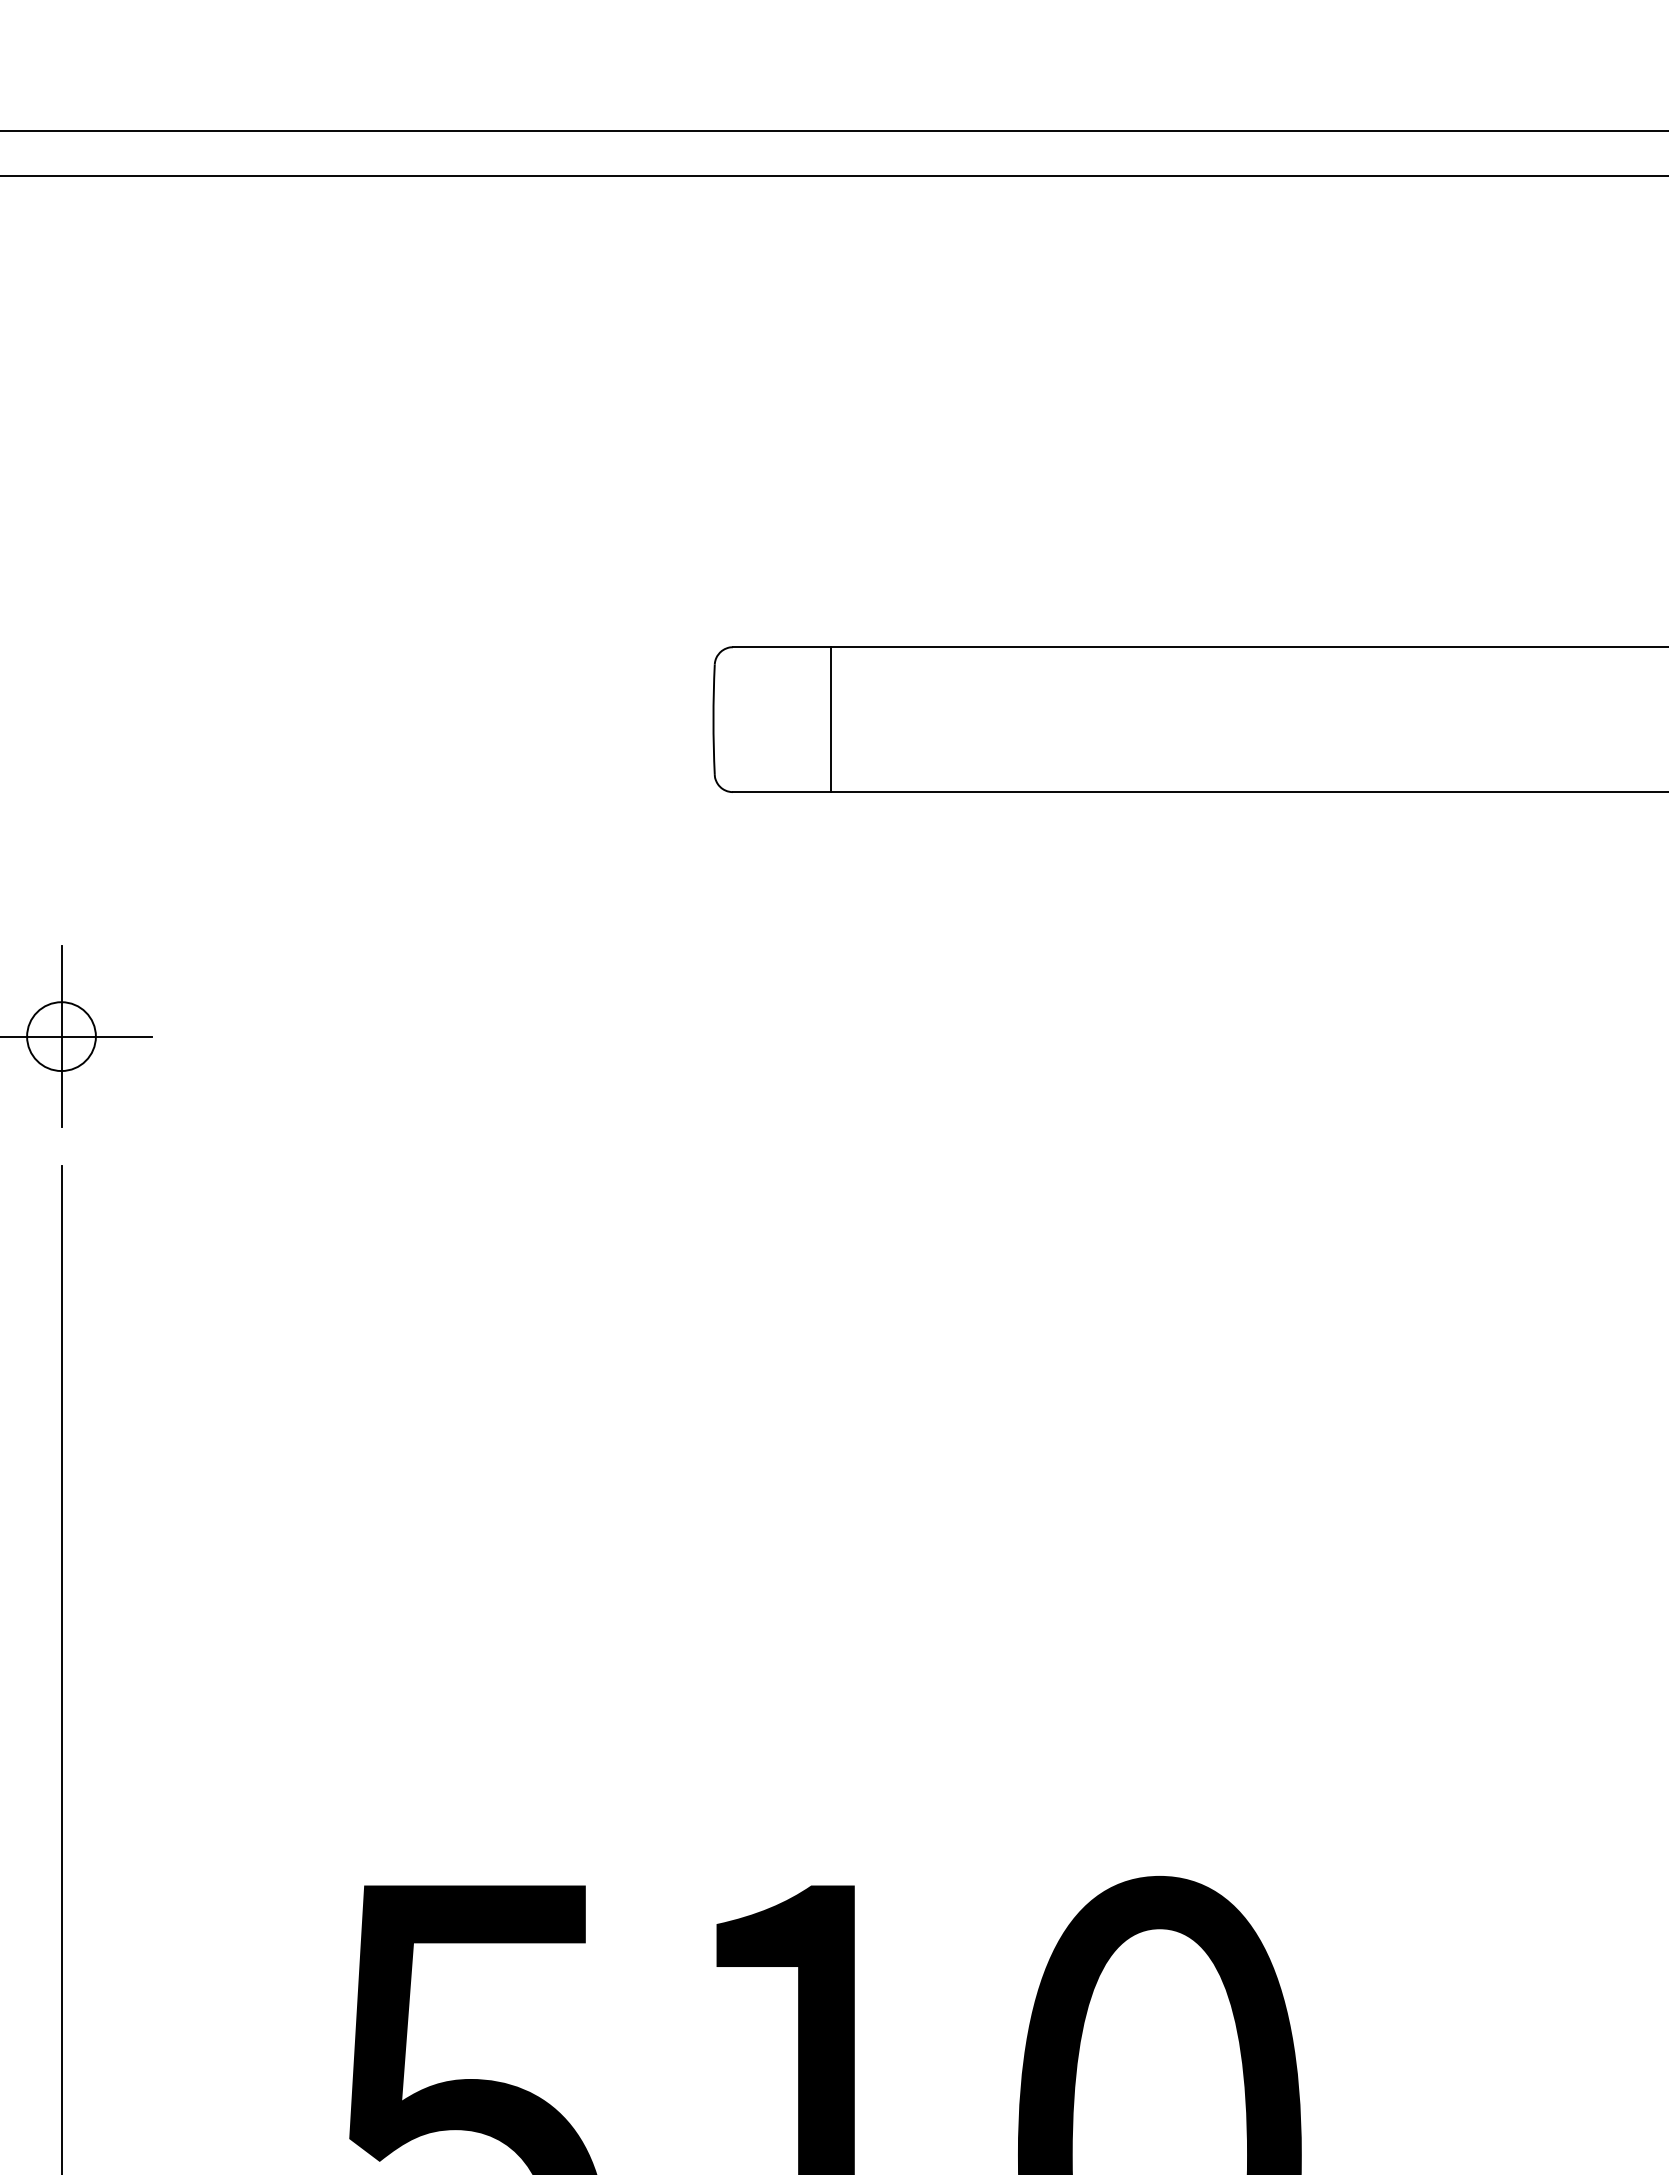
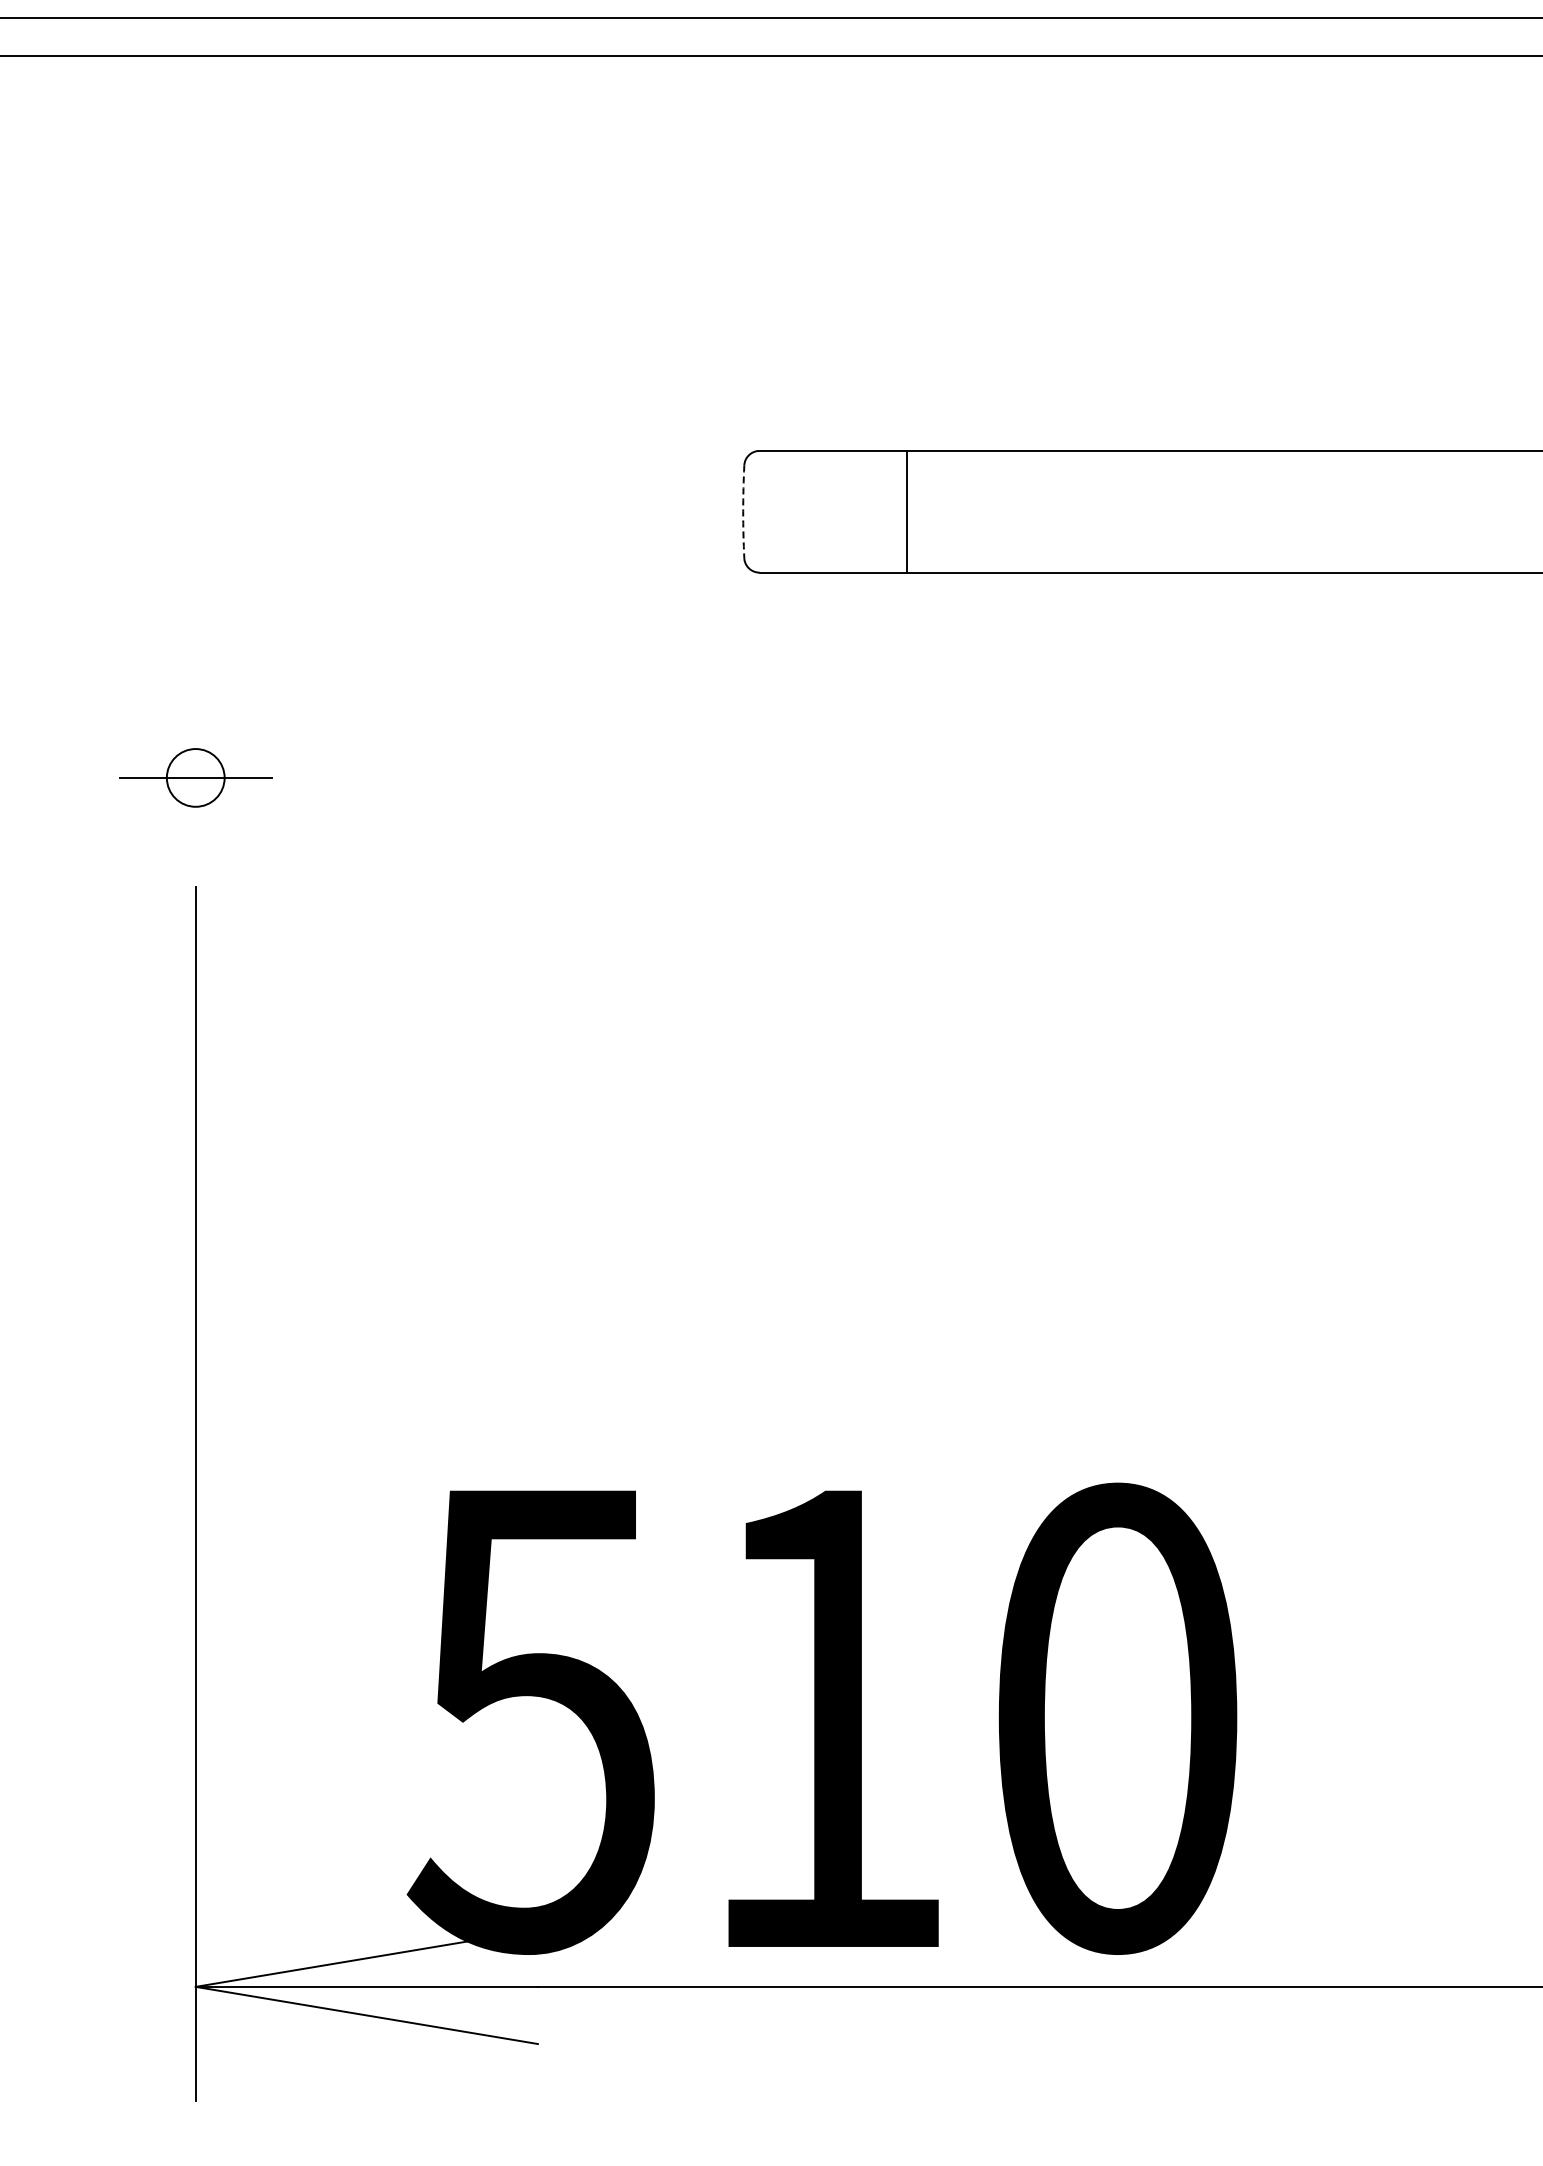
arc: (713, 719) -> (743, 511), solid -> dashed
line: (831, 719) -> (907, 511), moved
line: (61, 1036) -> (195, 777), removed

